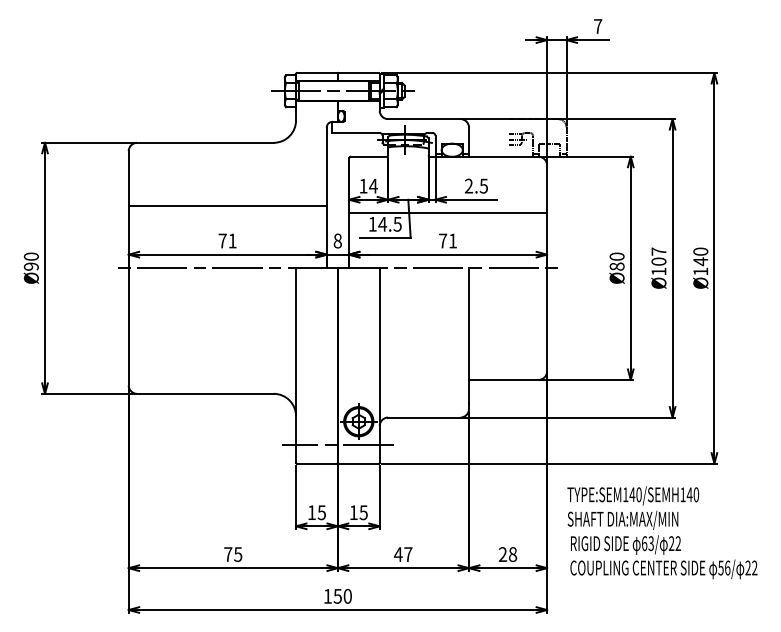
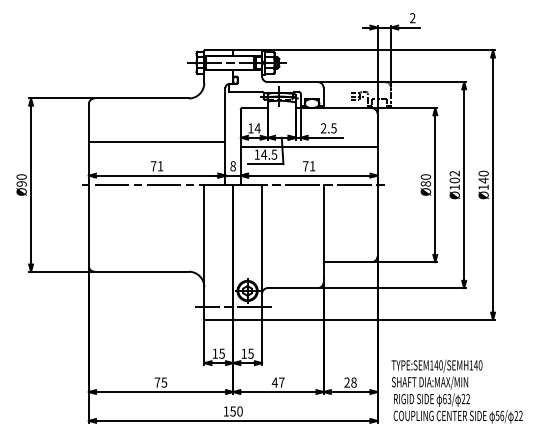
text: (597, 26) -> (412, 18), 7 -> 2
text: (658, 251) -> (454, 173), Ø107 -> Ø102
text: (661, 532) -> (456, 391), moved

